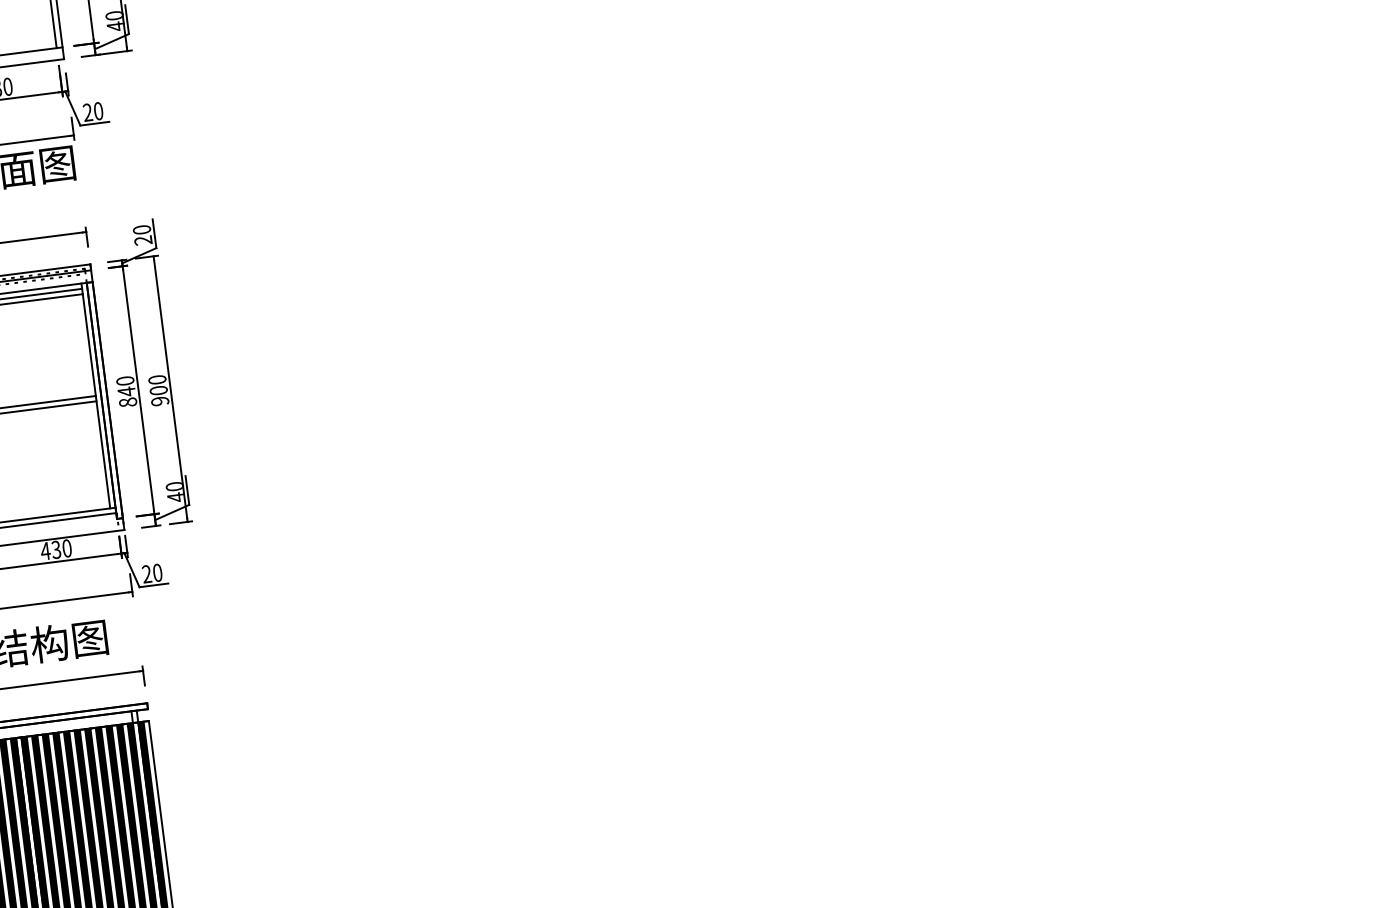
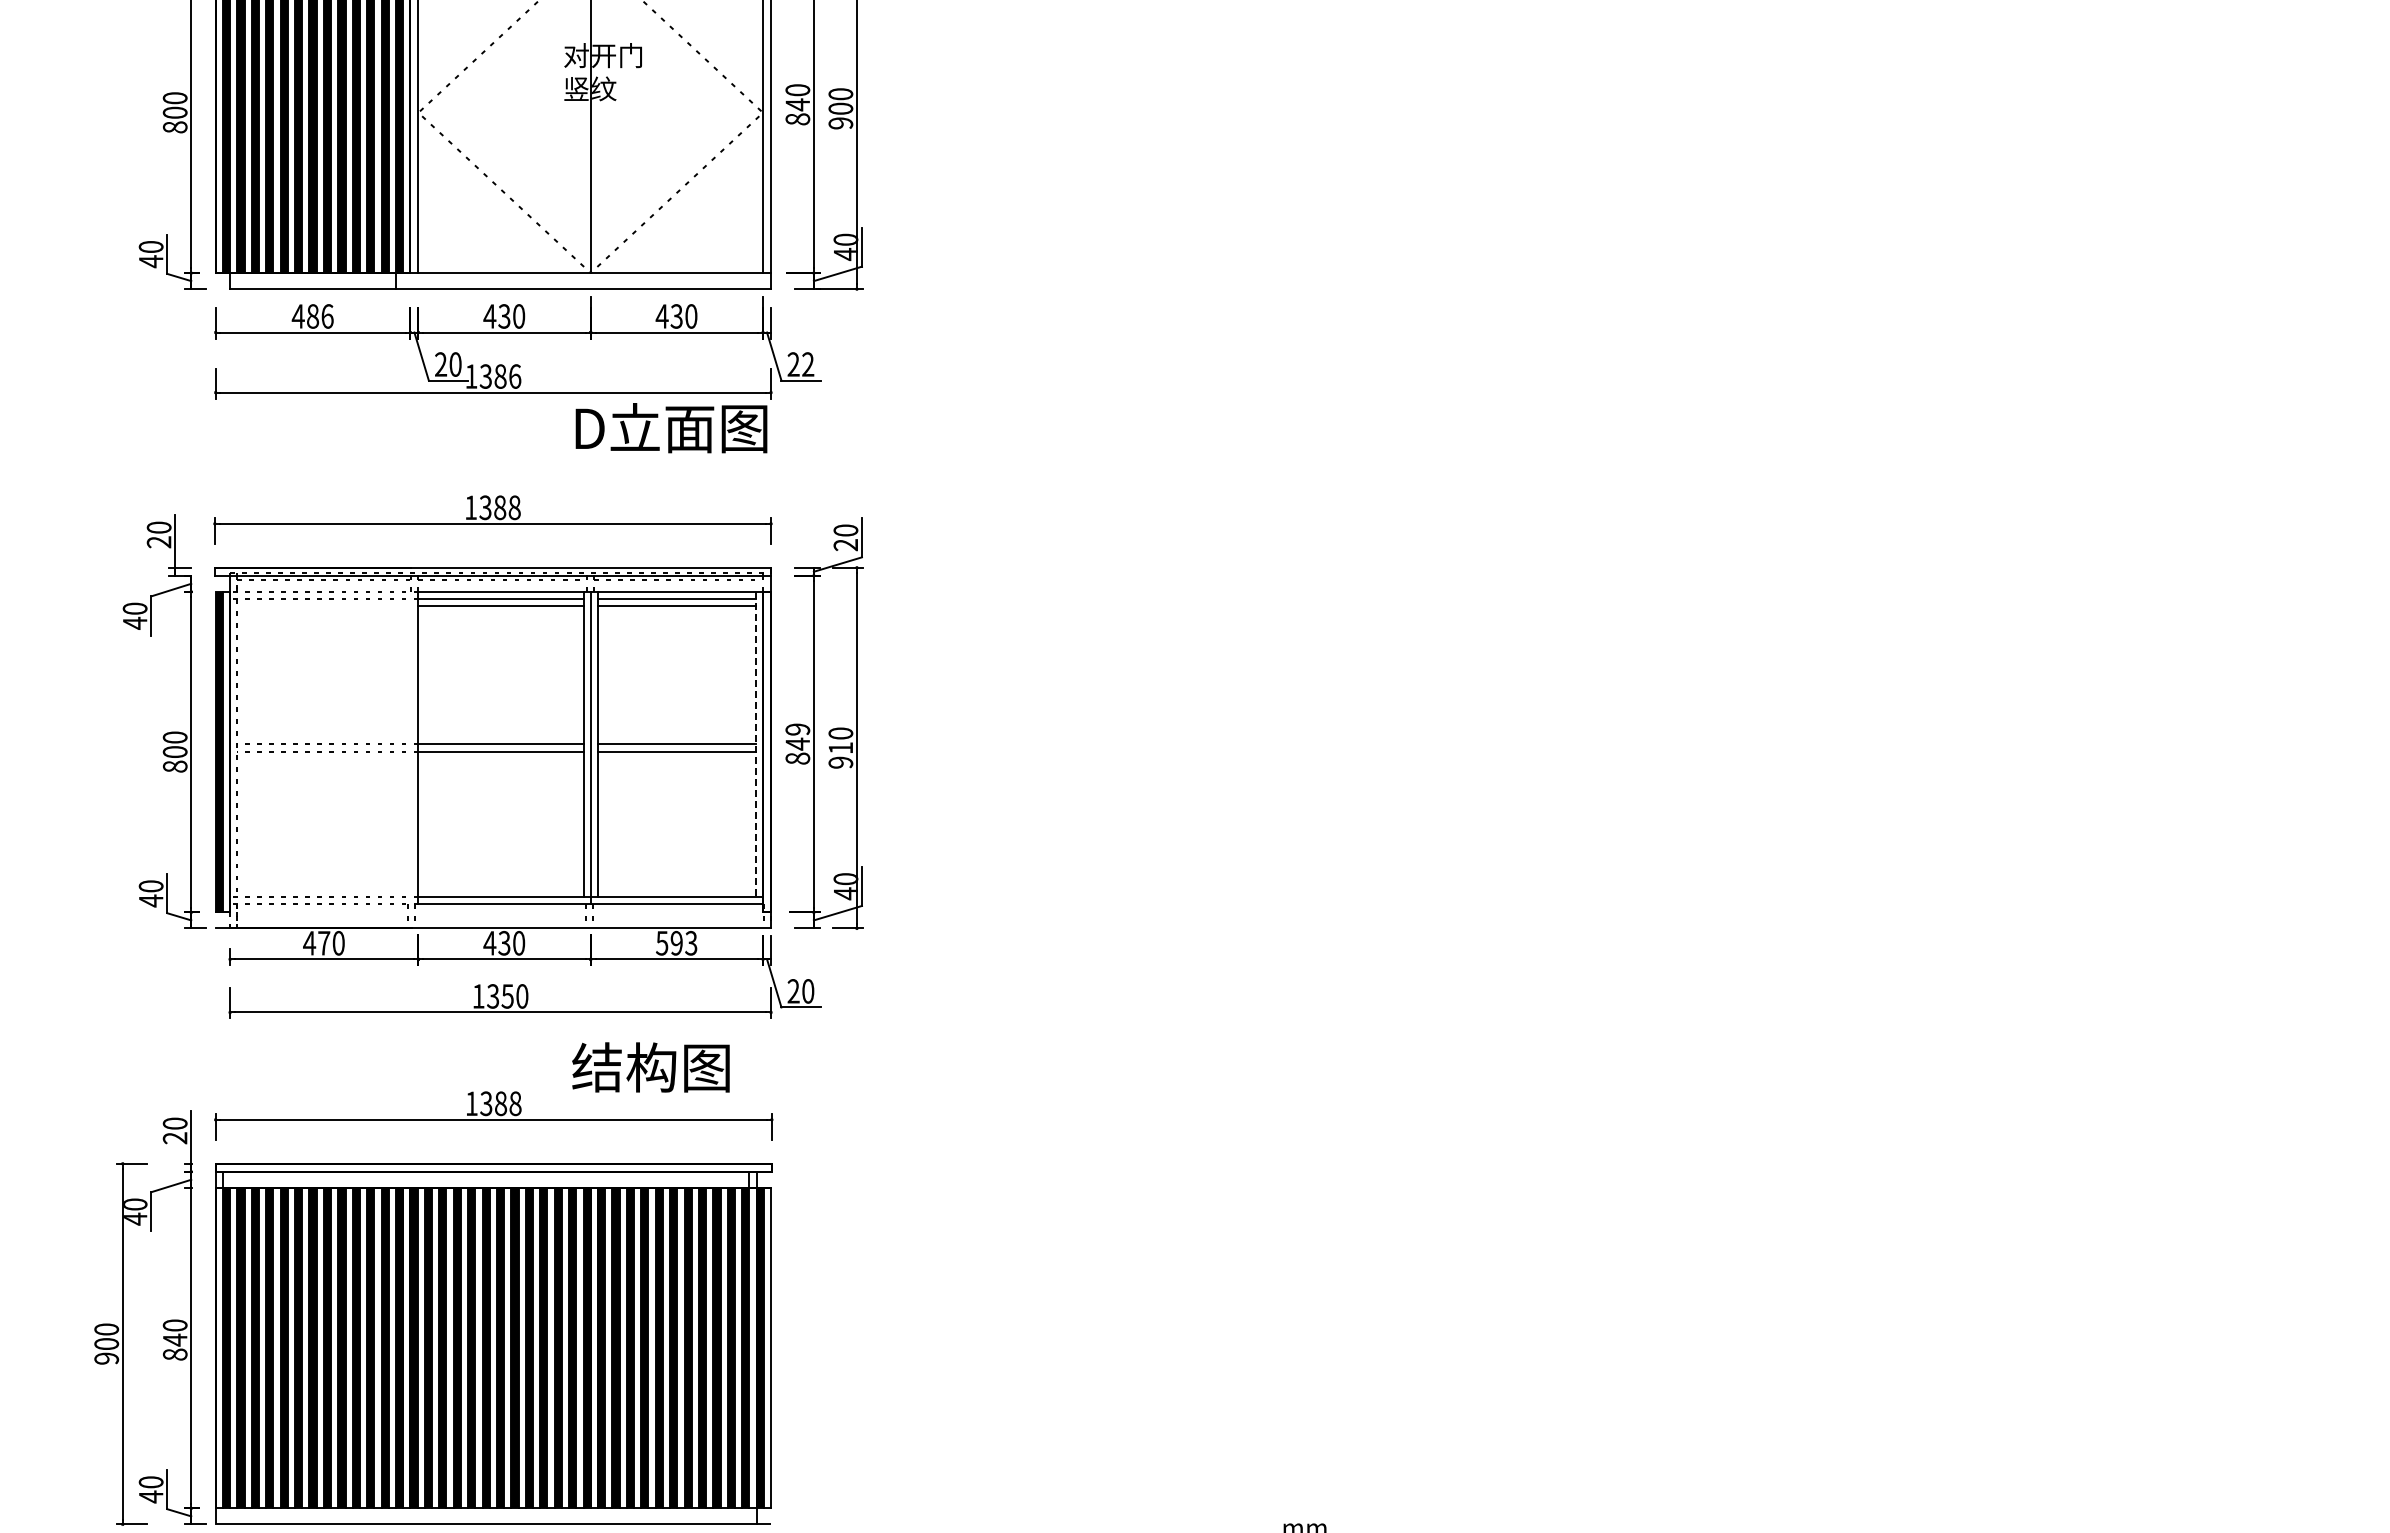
text: (98, 111) -> (808, 364), 20 -> 22
text: (125, 381) -> (797, 729), 840 -> 849
text: (158, 390) -> (840, 747), 900 -> 910
line: (95, 396) -> (755, 744), solid -> dashed
text: (56, 550) -> (676, 943), 430 -> 593

